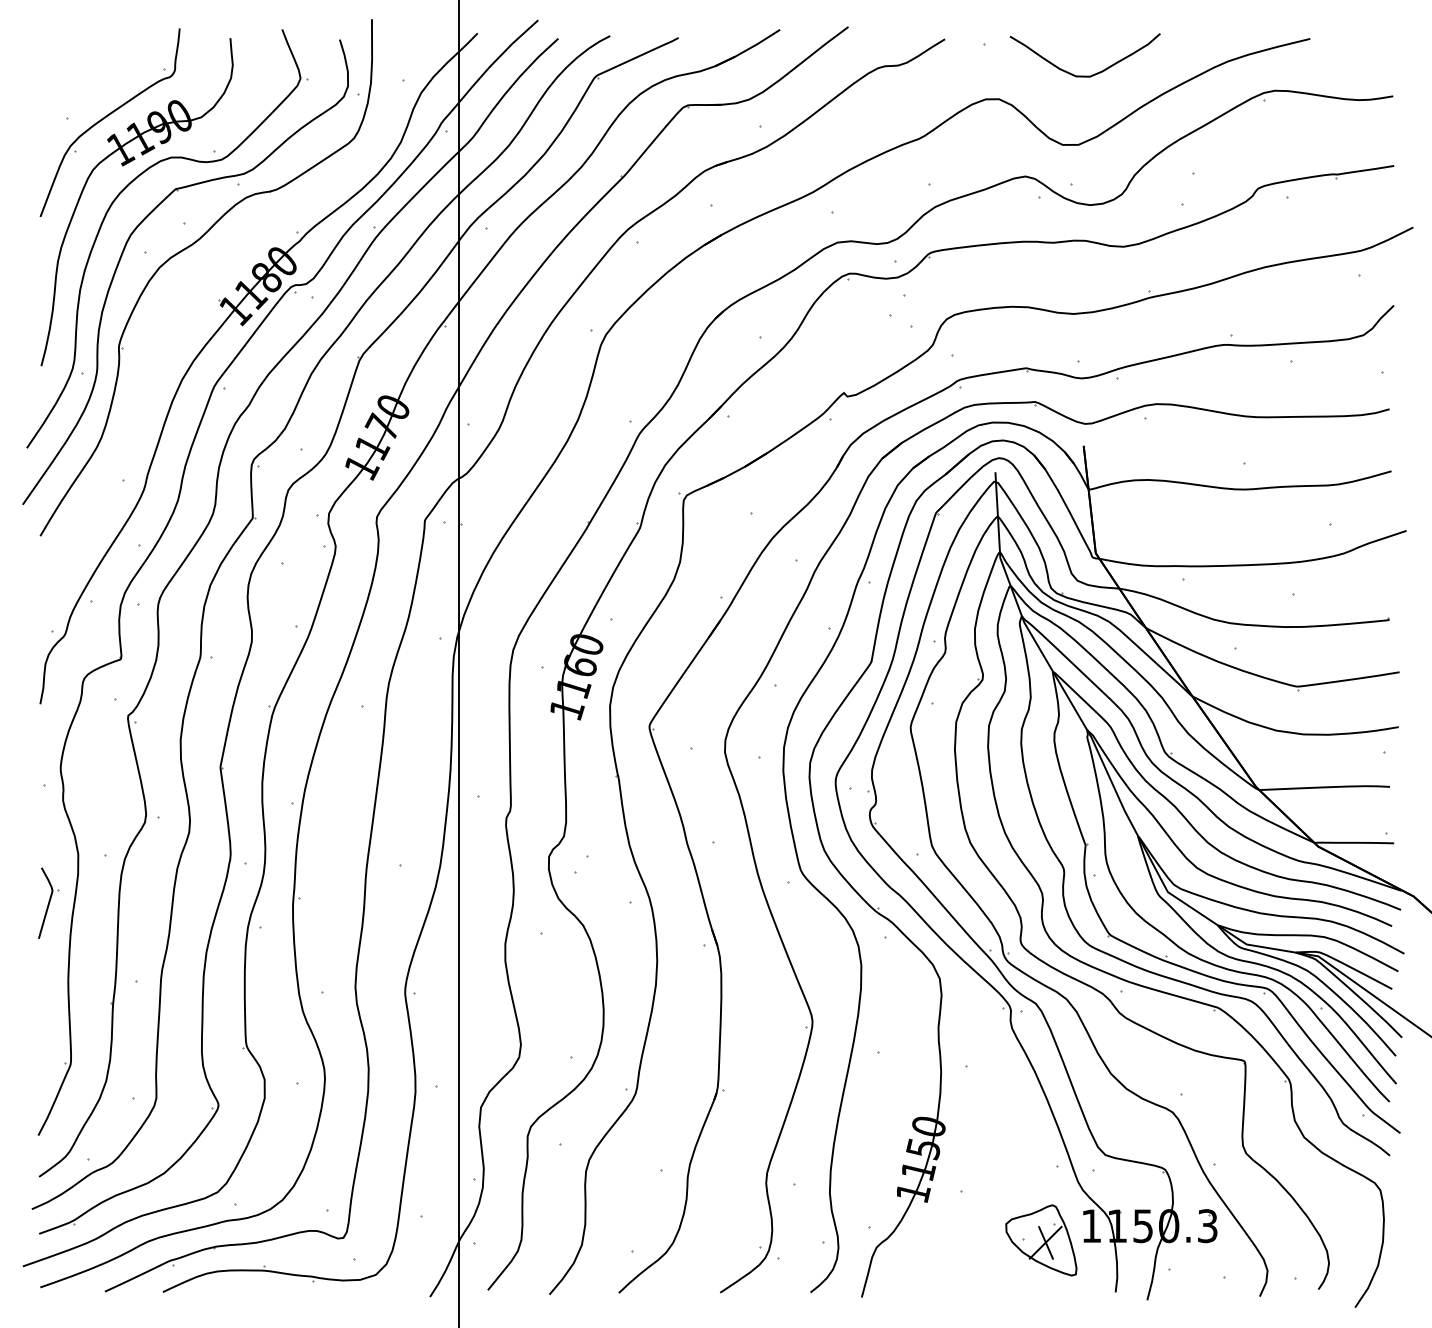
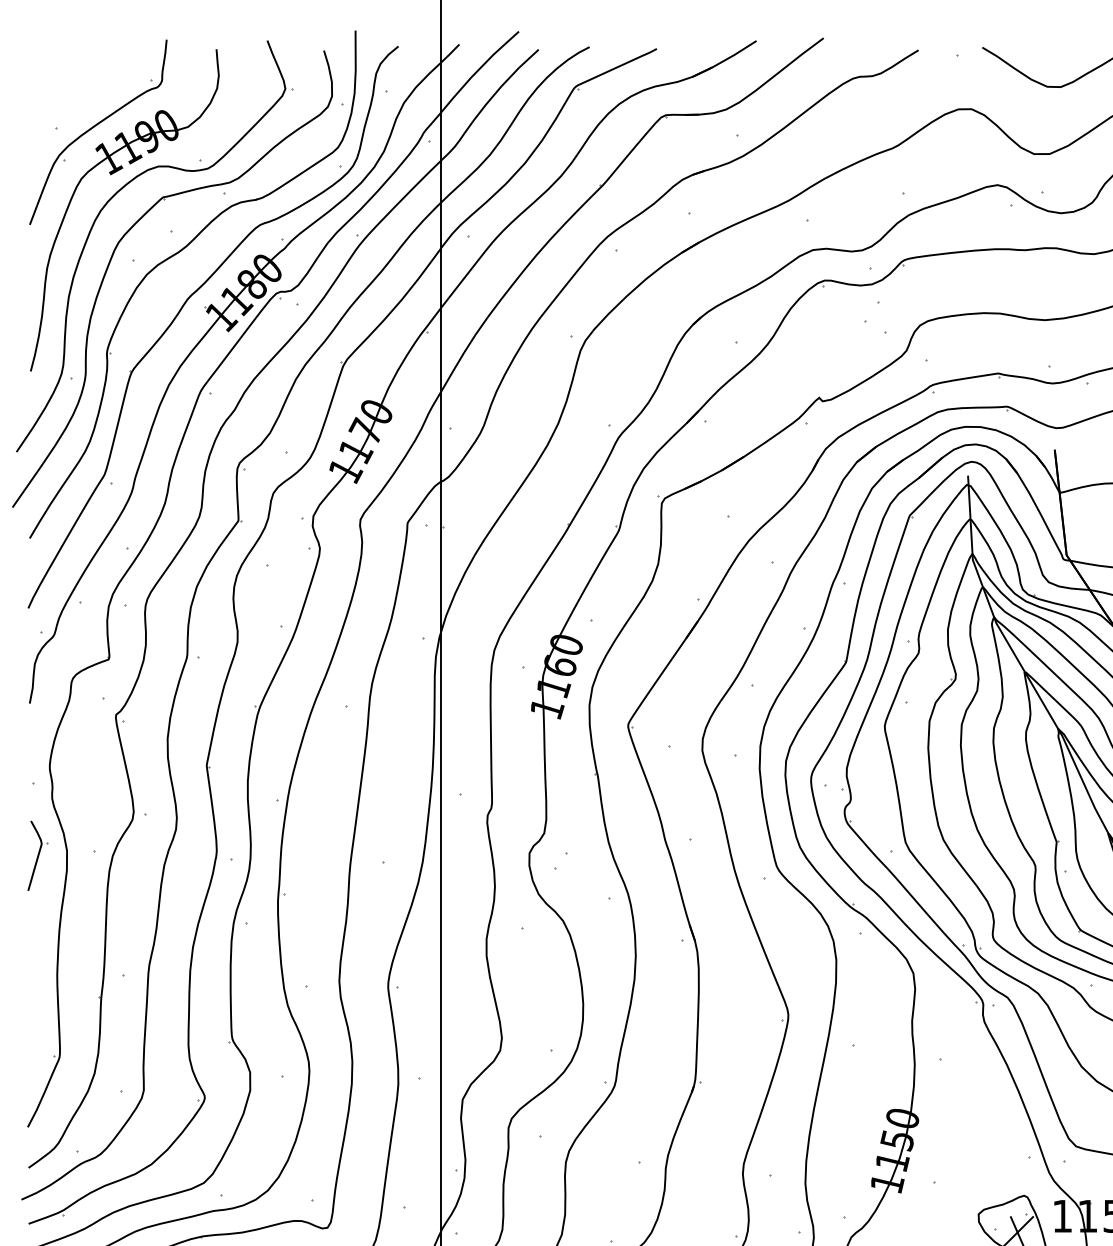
part: (196, 301) -> (183, 307), added
part: (48, 902) -> (37, 855), moved

